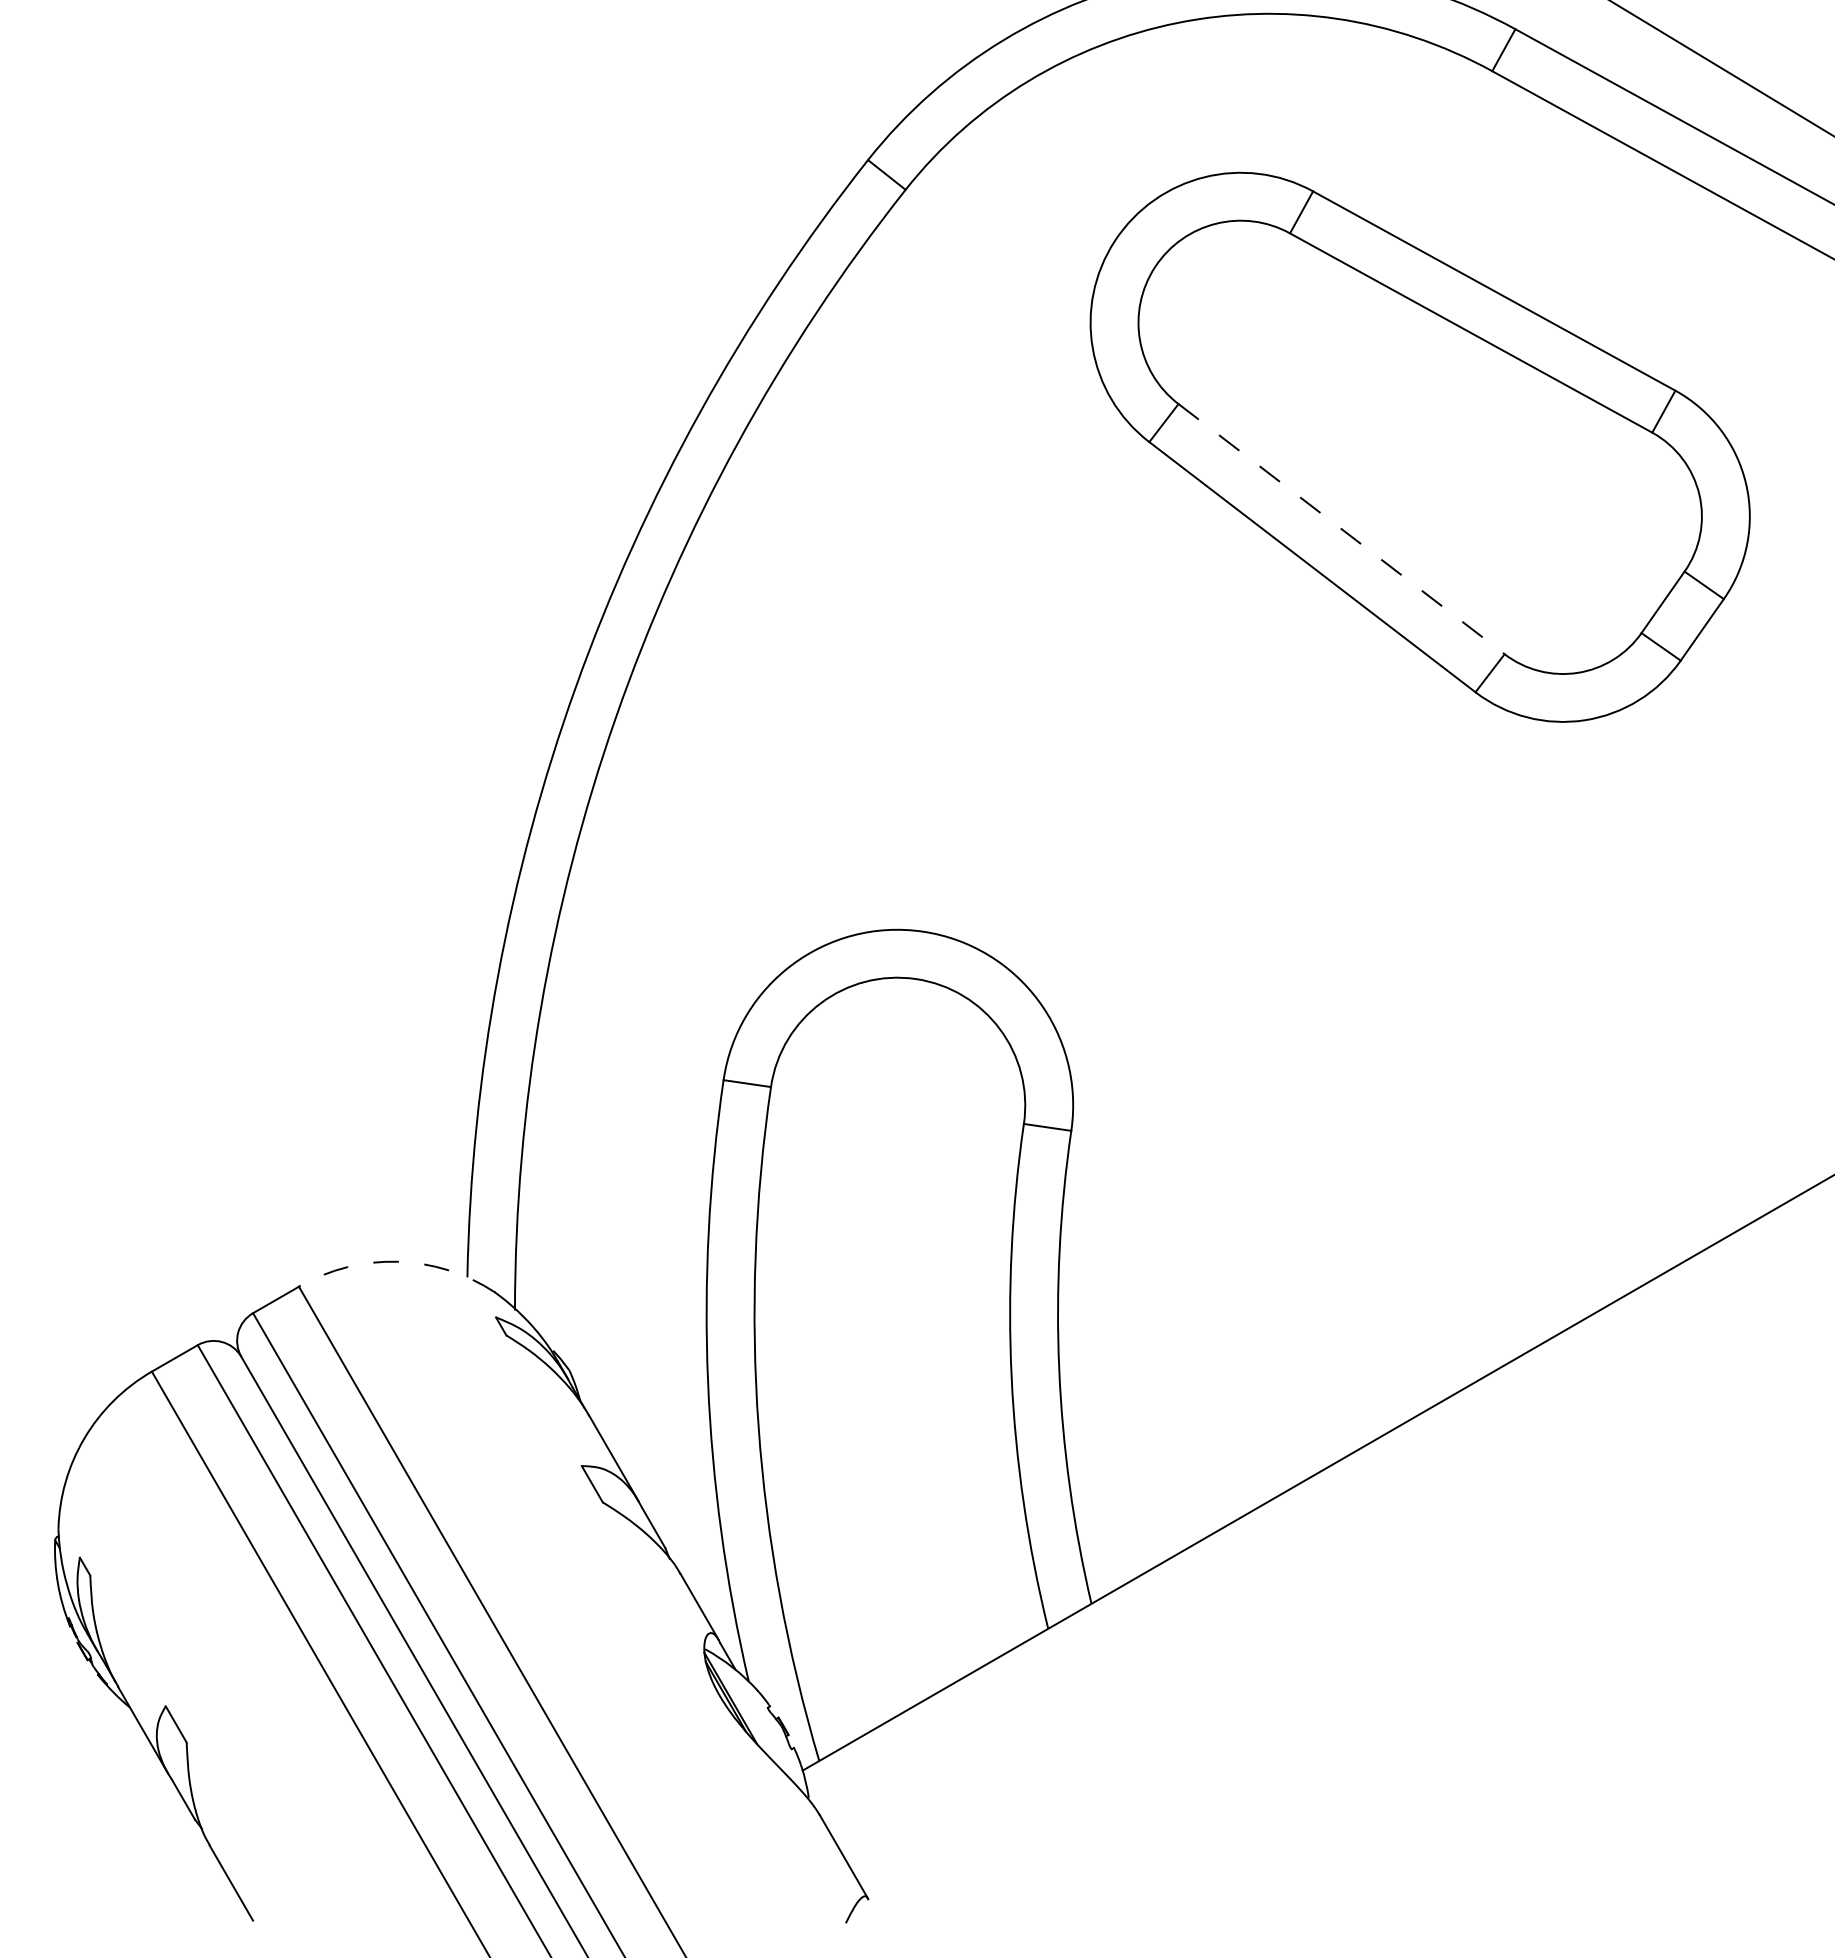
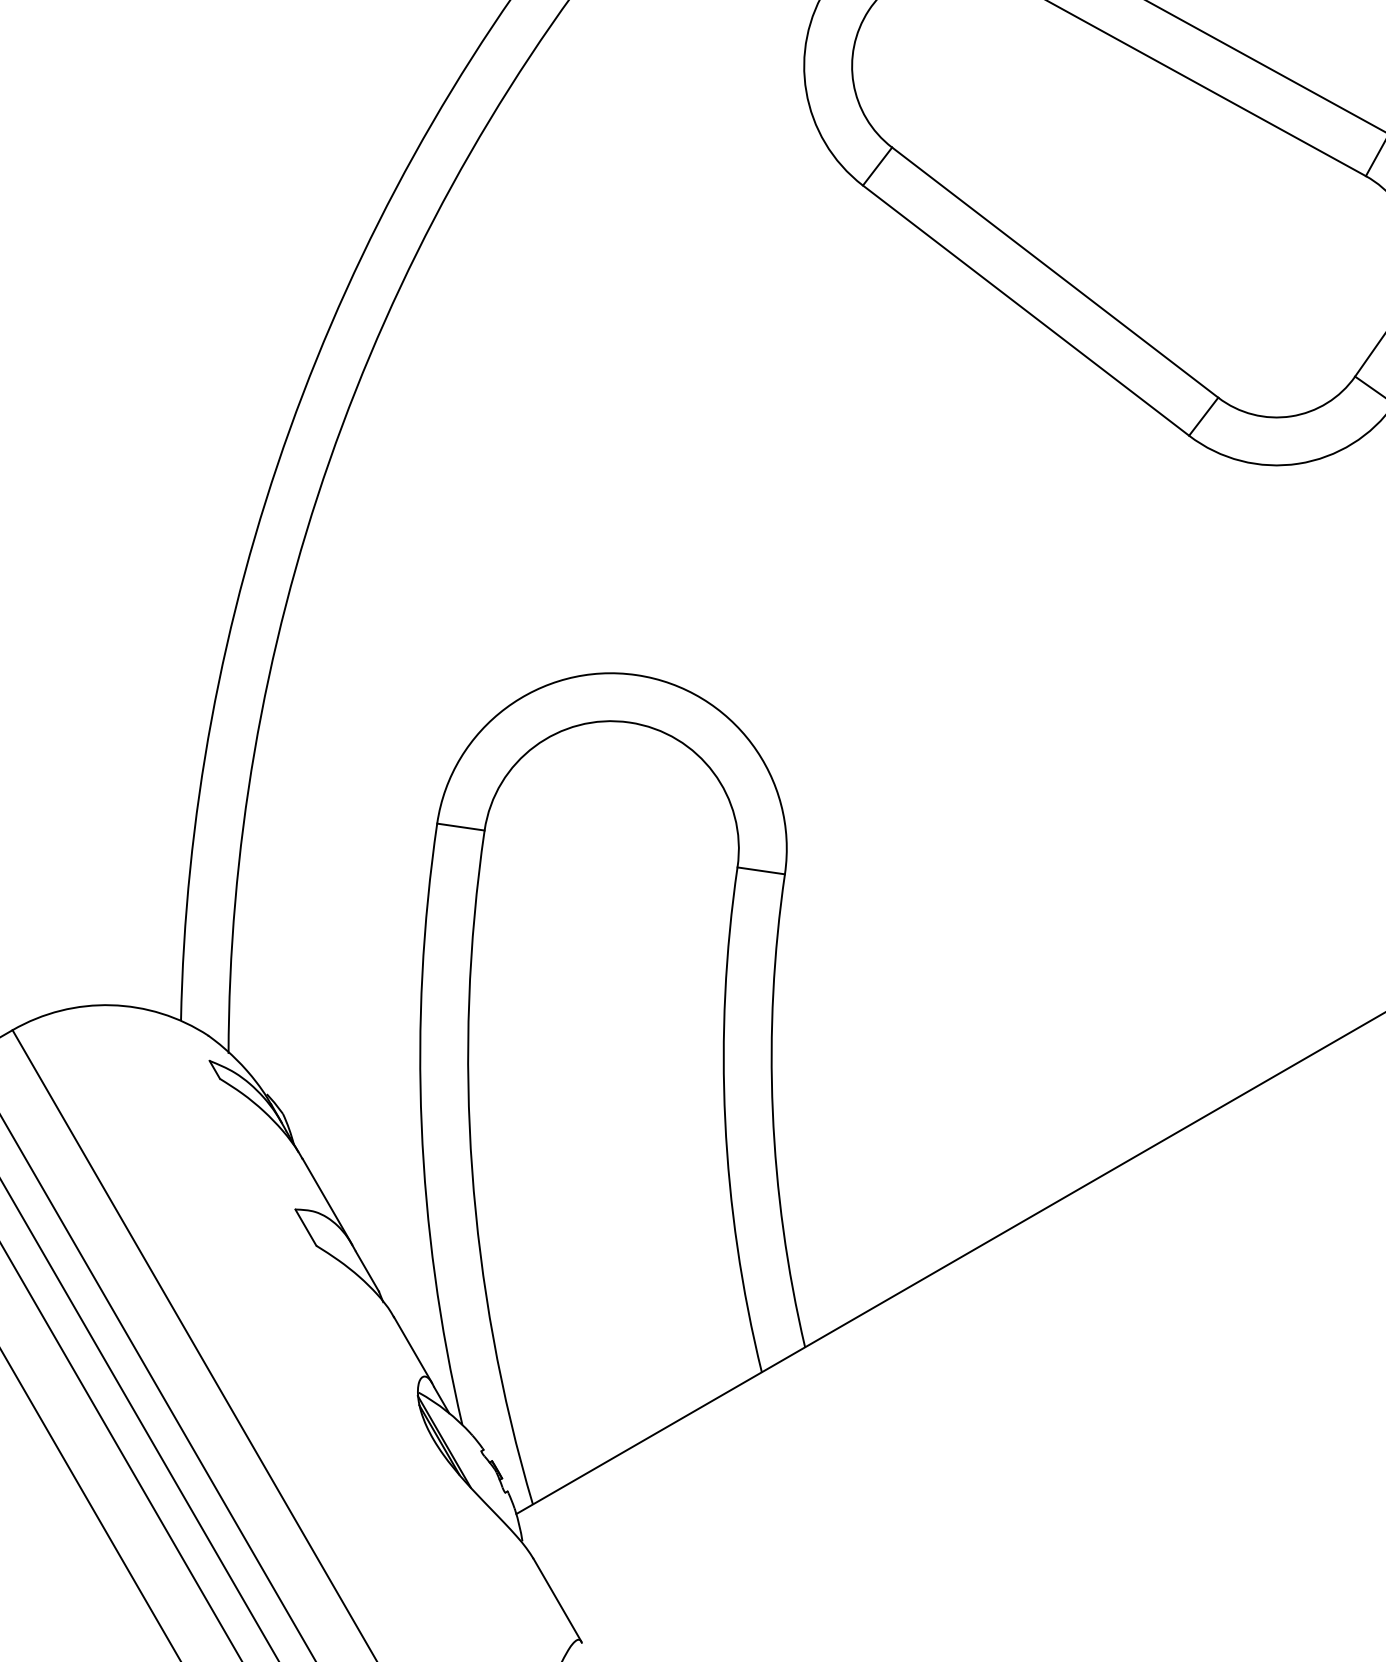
line: (1341, 529) -> (1055, 272), dashed -> solid
arc: (397, 1261) -> (111, 1004), dashed -> solid

